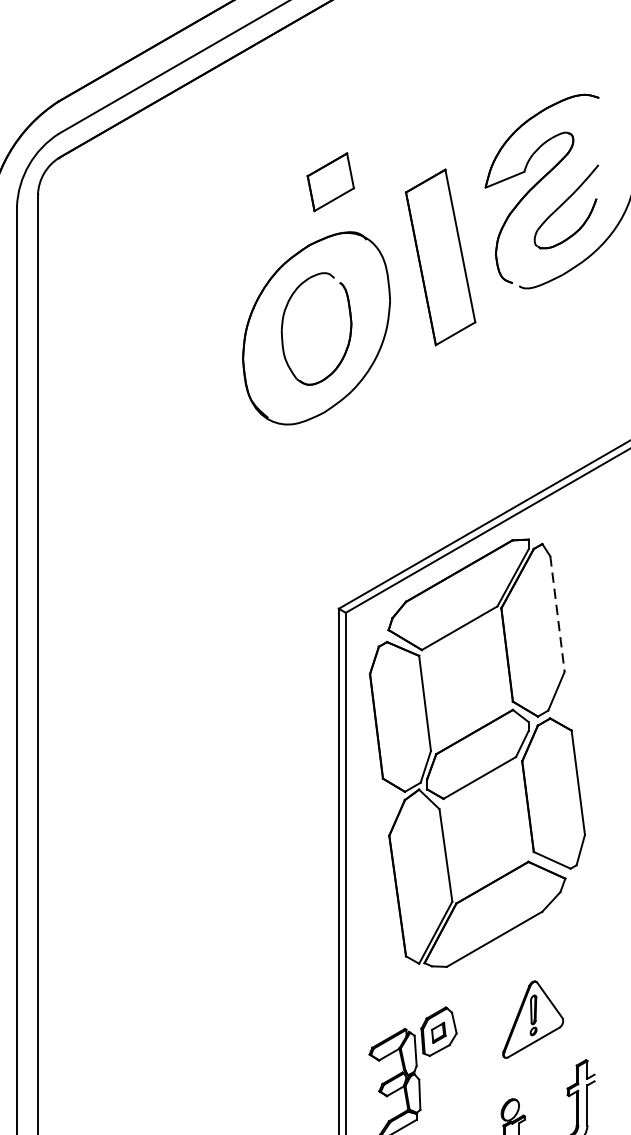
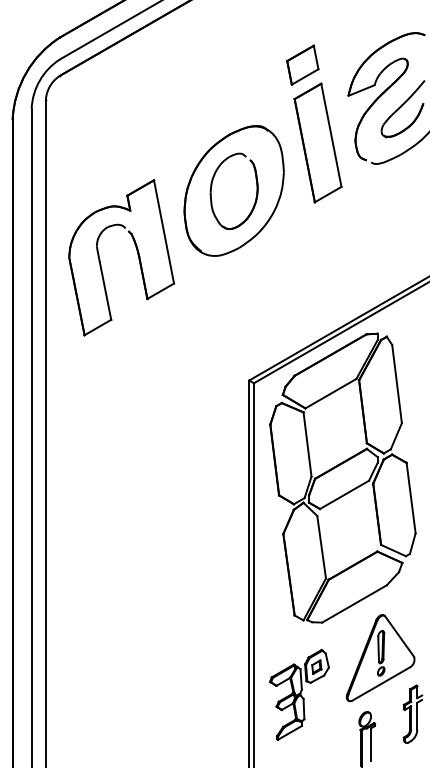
part: (330, 181) -> (302, 64), moved
part: (173, 423) -> (137, 255), added
line: (558, 614) -> (397, 384), dashed -> solid
part: (533, 1019) -> (380, 658), size x1.67

